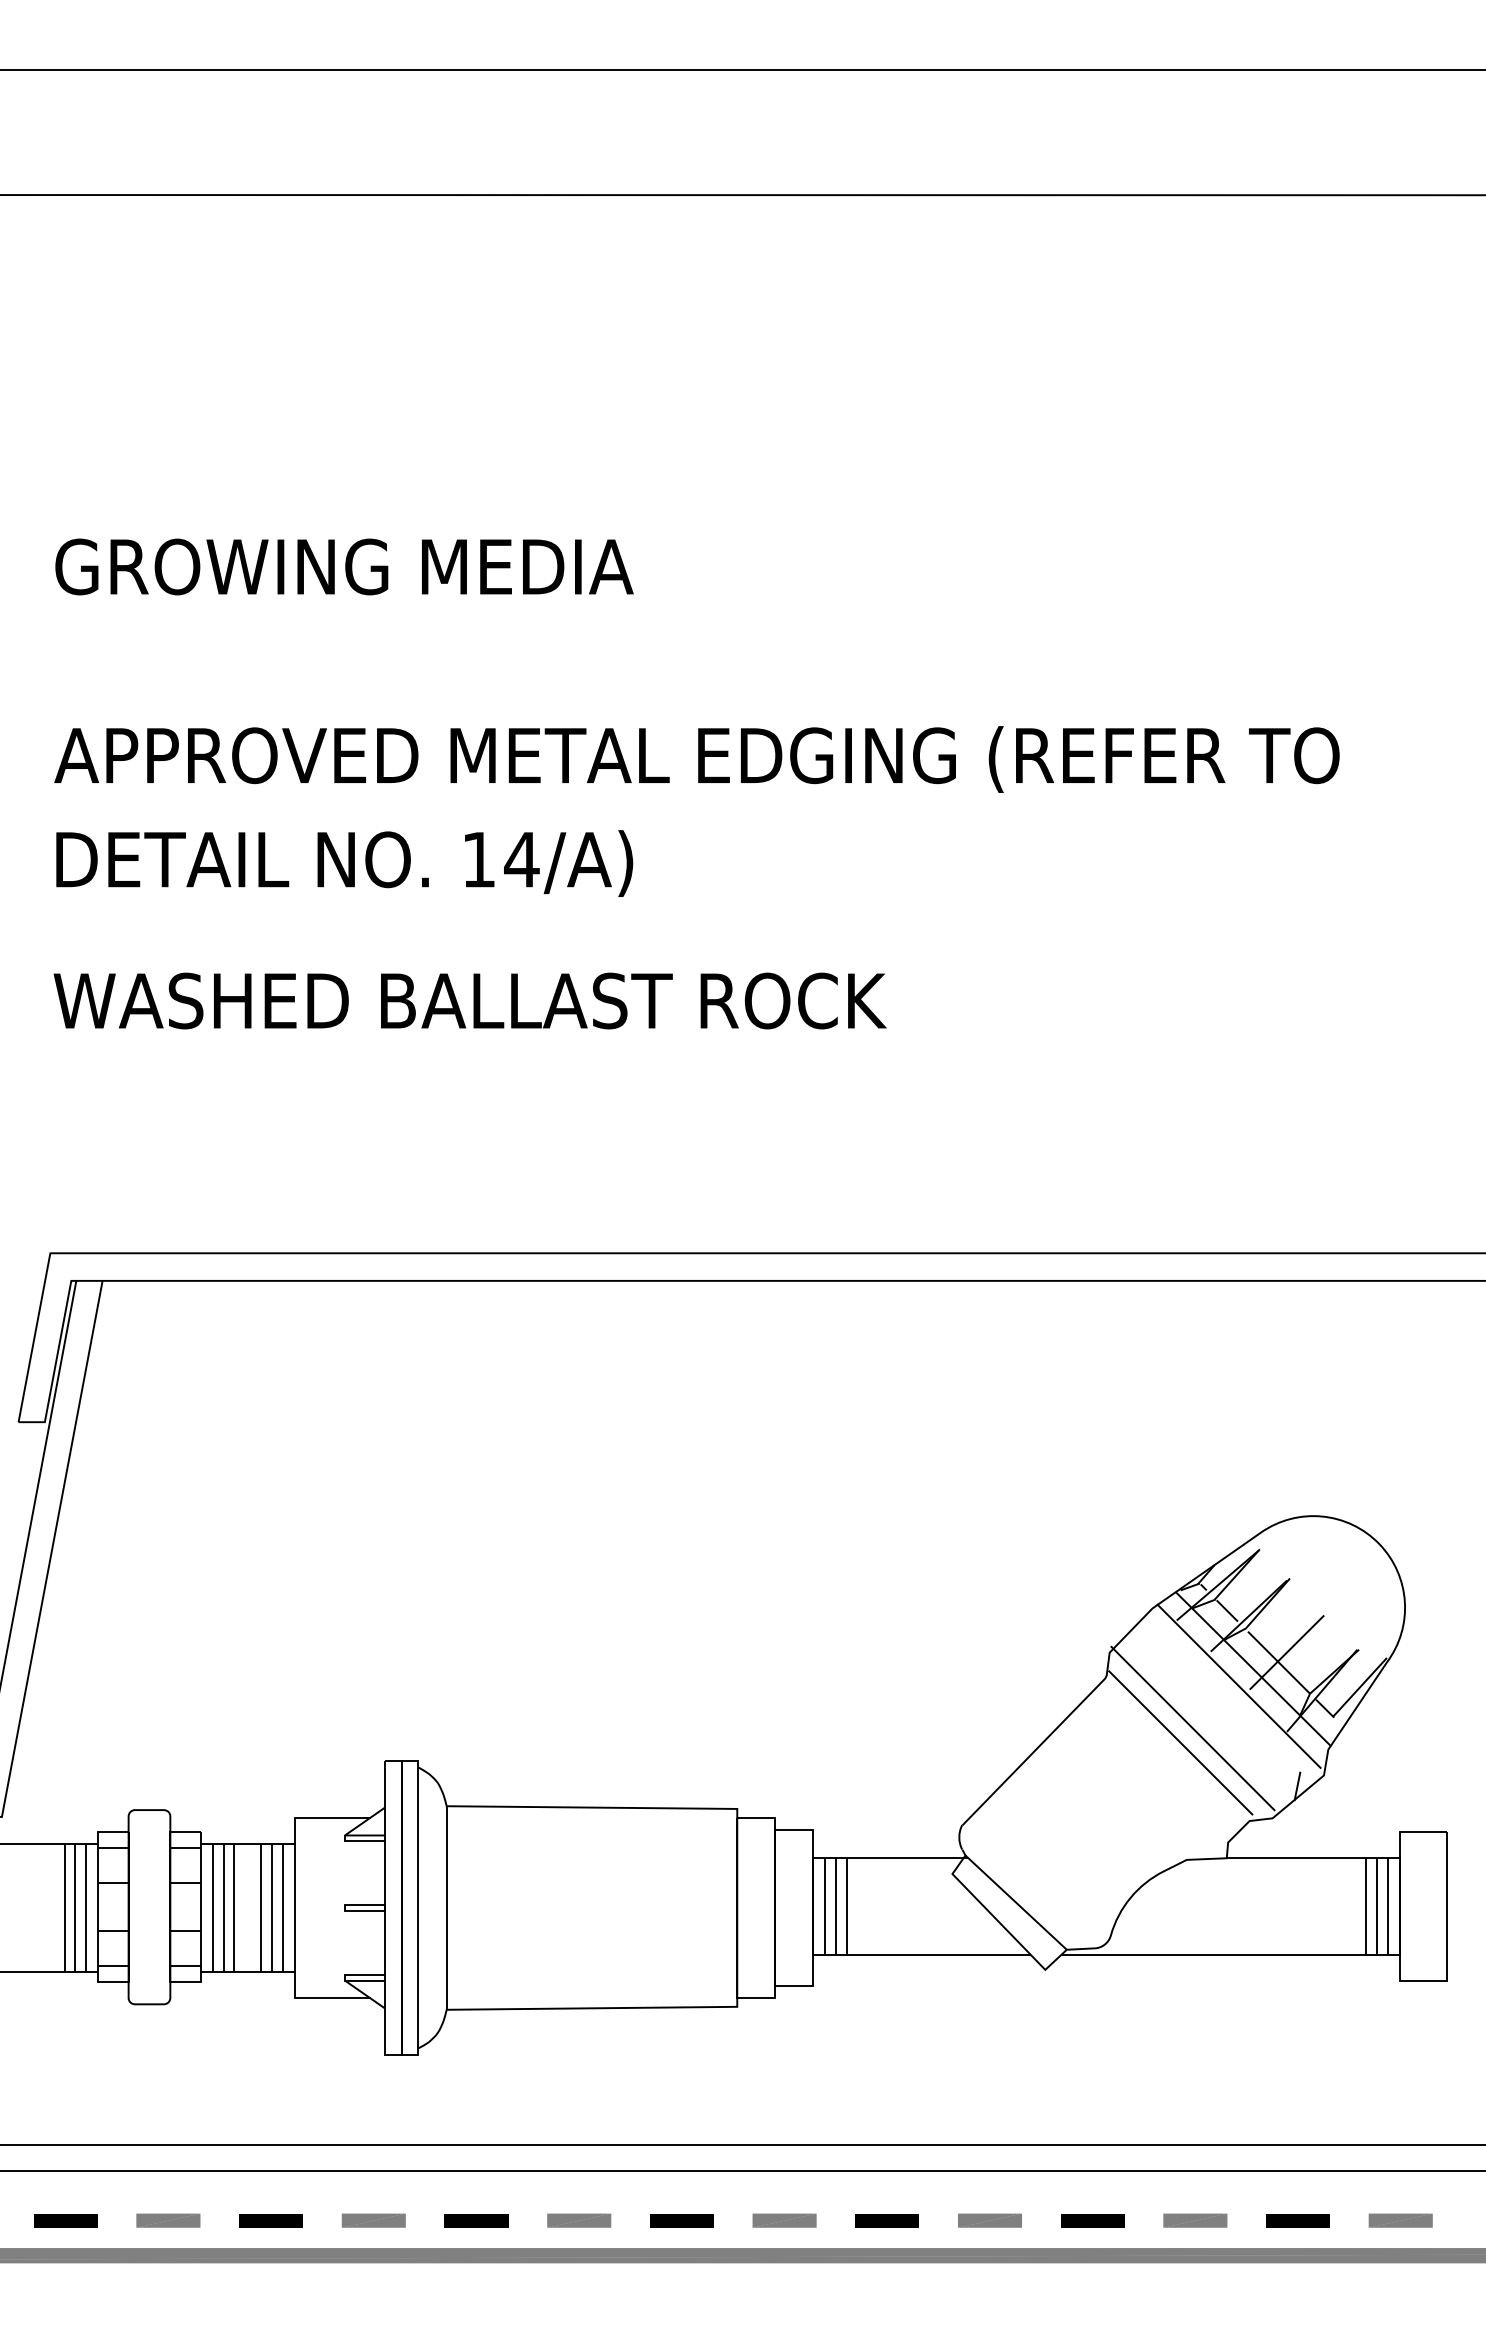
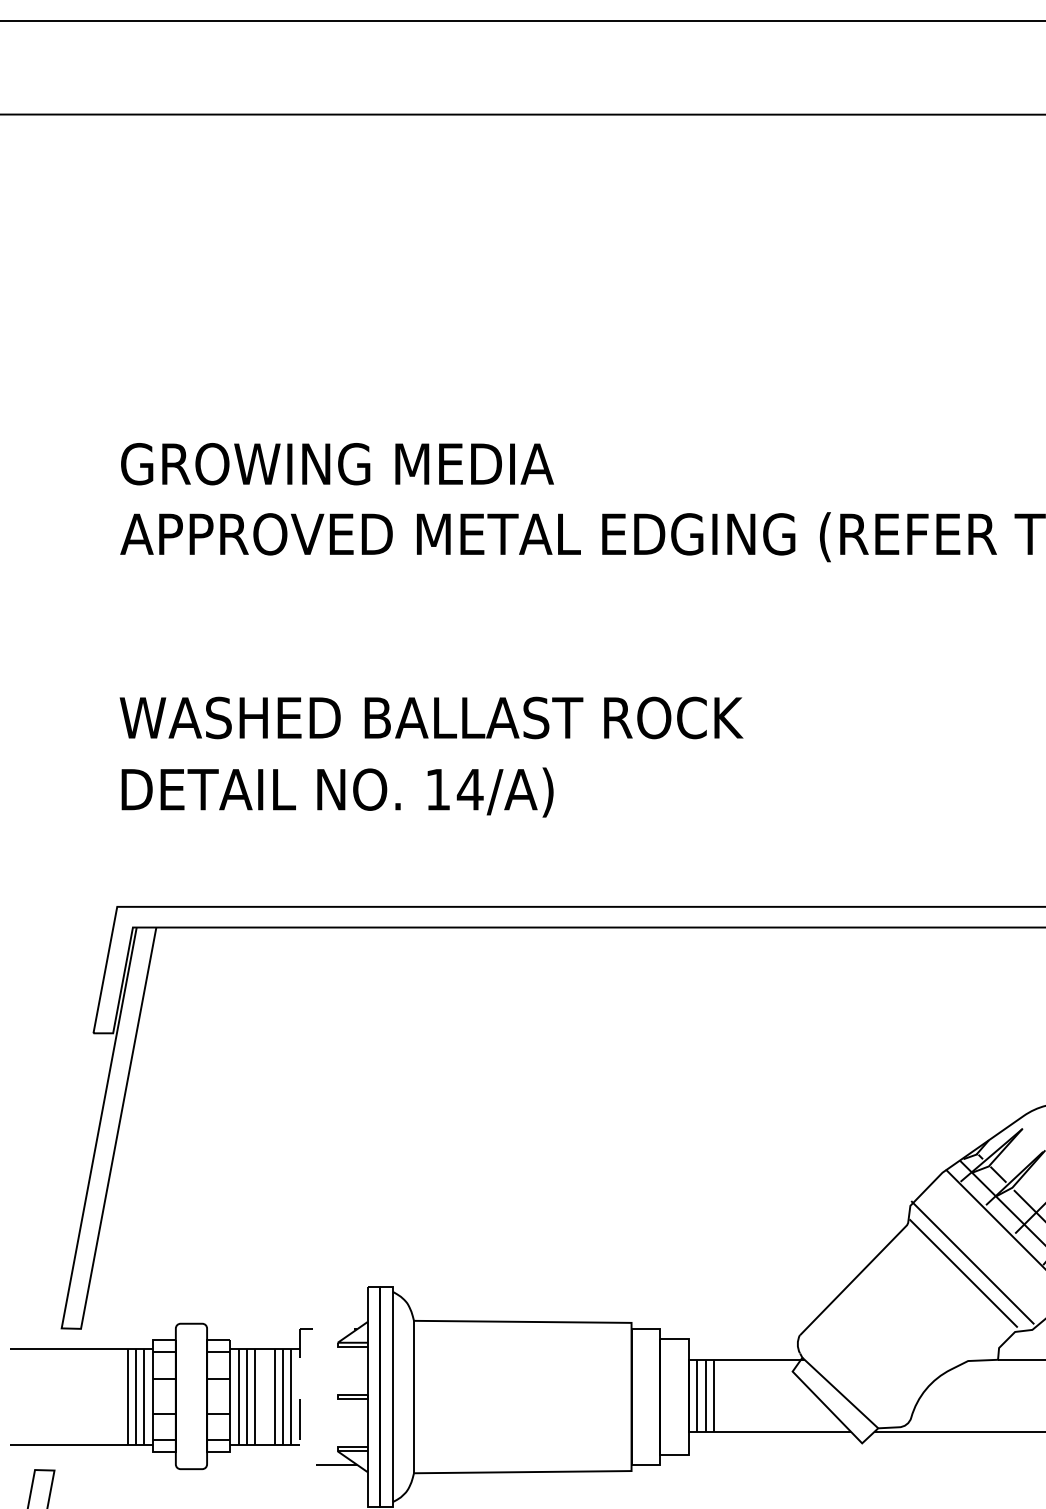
text: (344, 566) -> (337, 463), moved
text: (344, 863) -> (337, 792), moved
line: (294, 1907) -> (300, 1396), solid -> dashed

